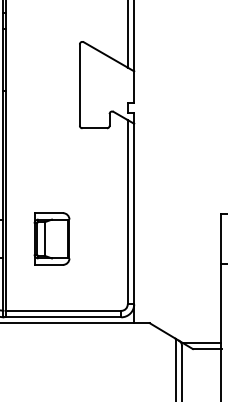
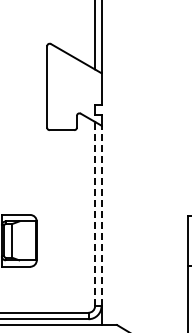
line: (127, 211) -> (94, 213), solid -> dashed
line: (134, 213) -> (101, 215), solid -> dashed

